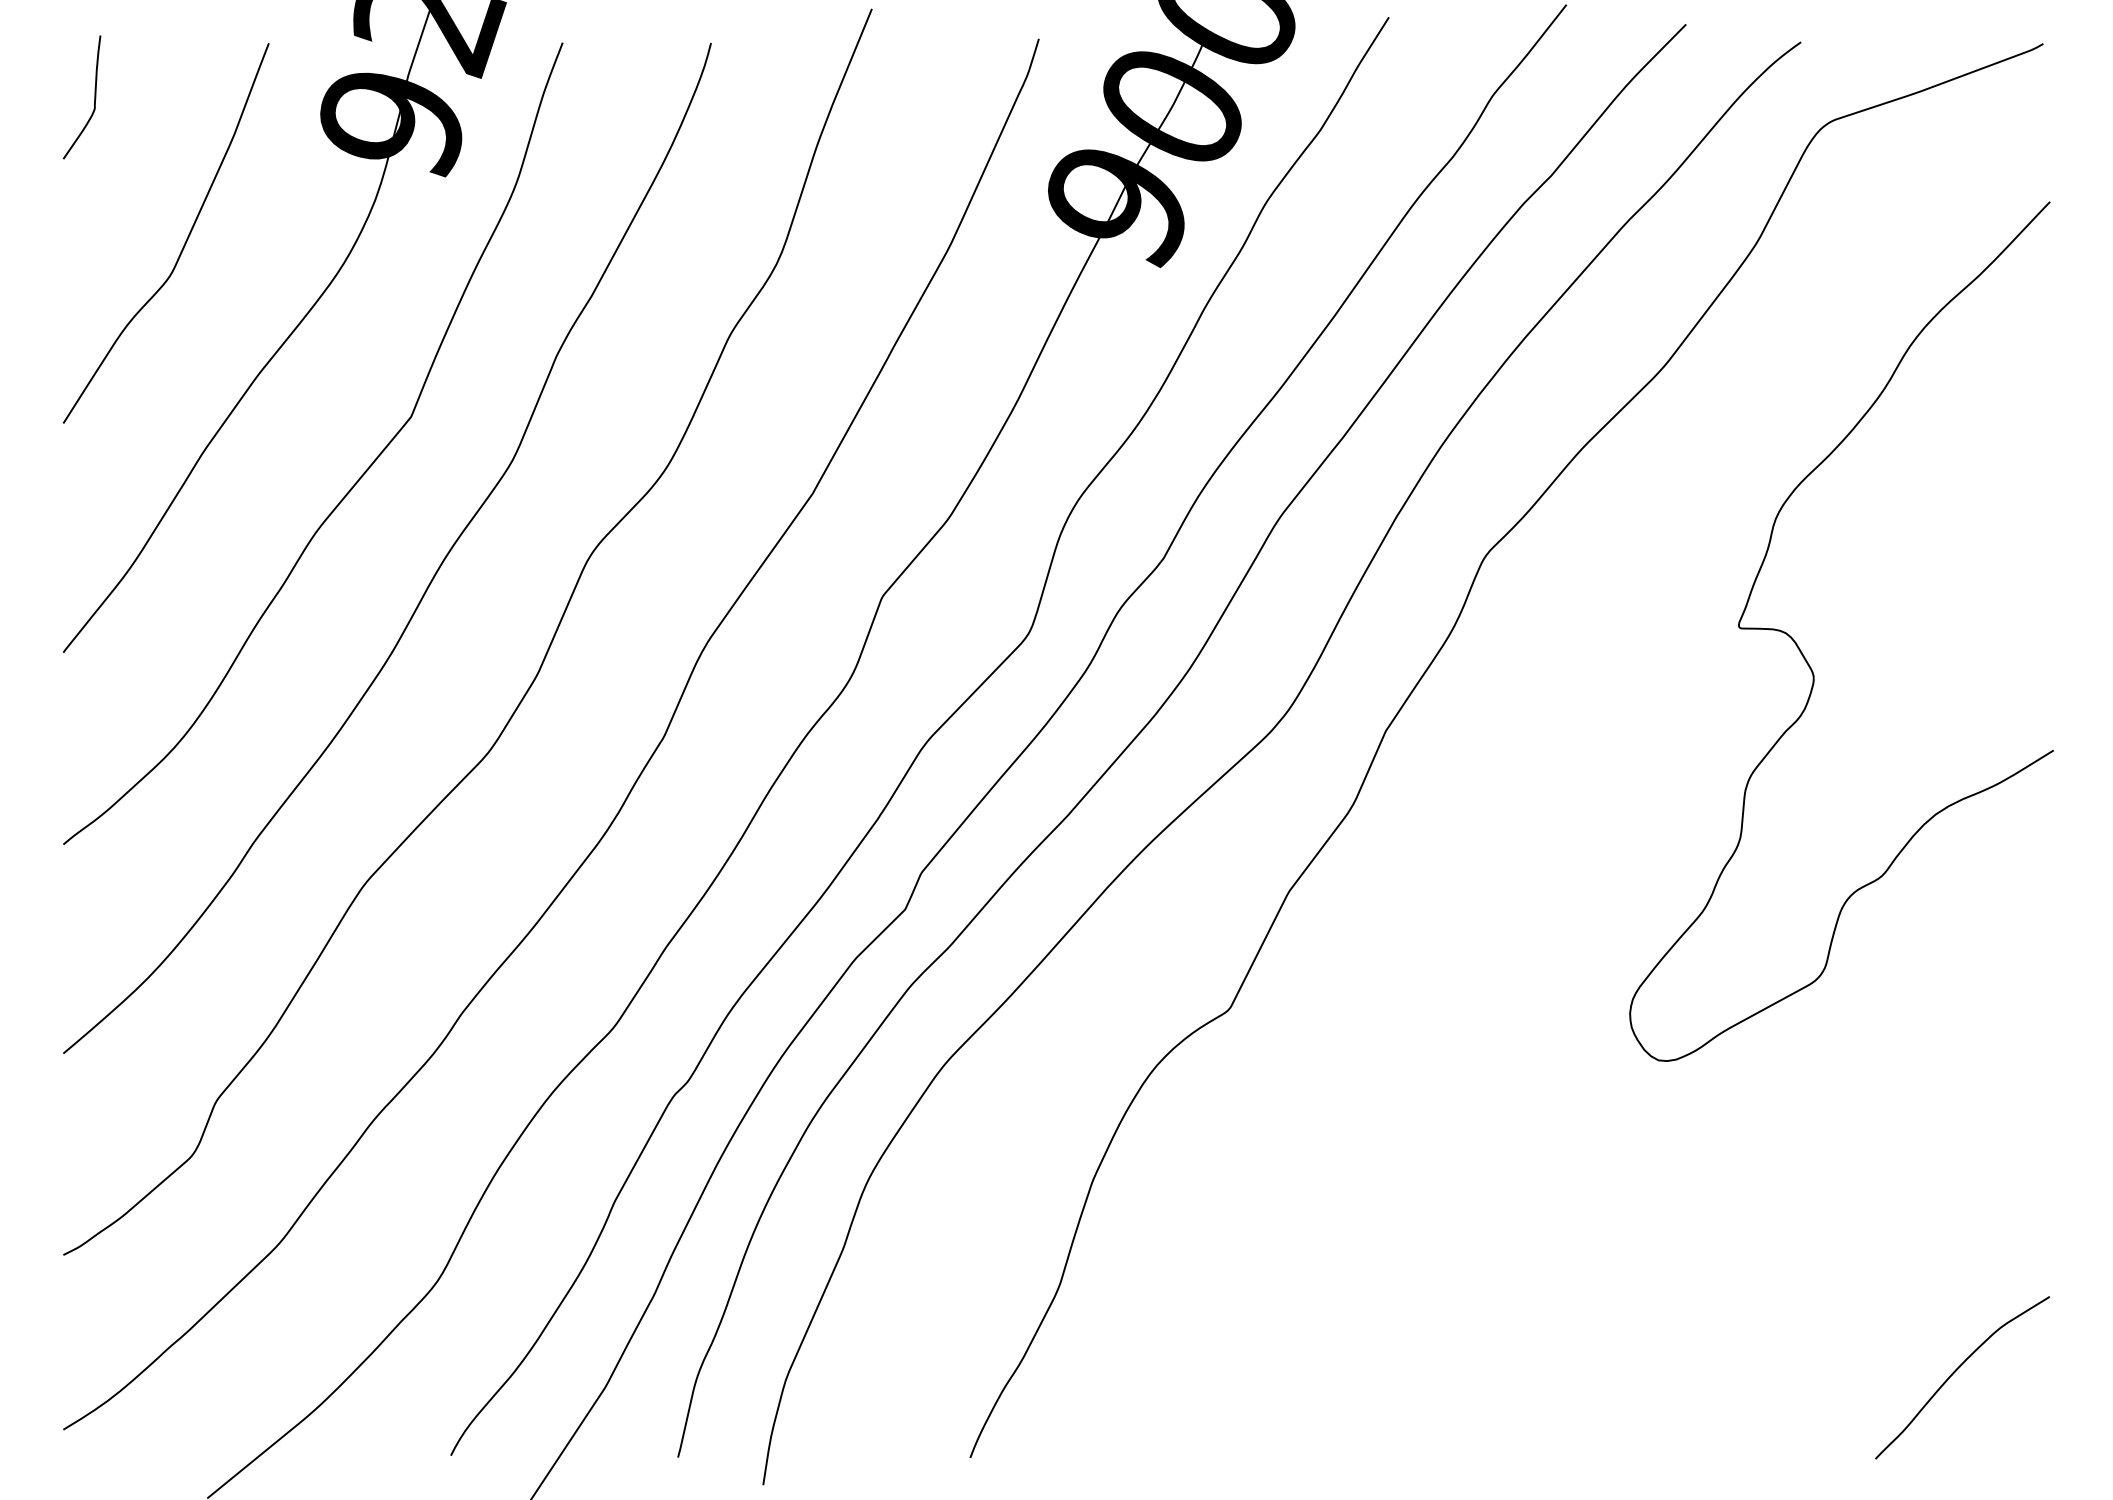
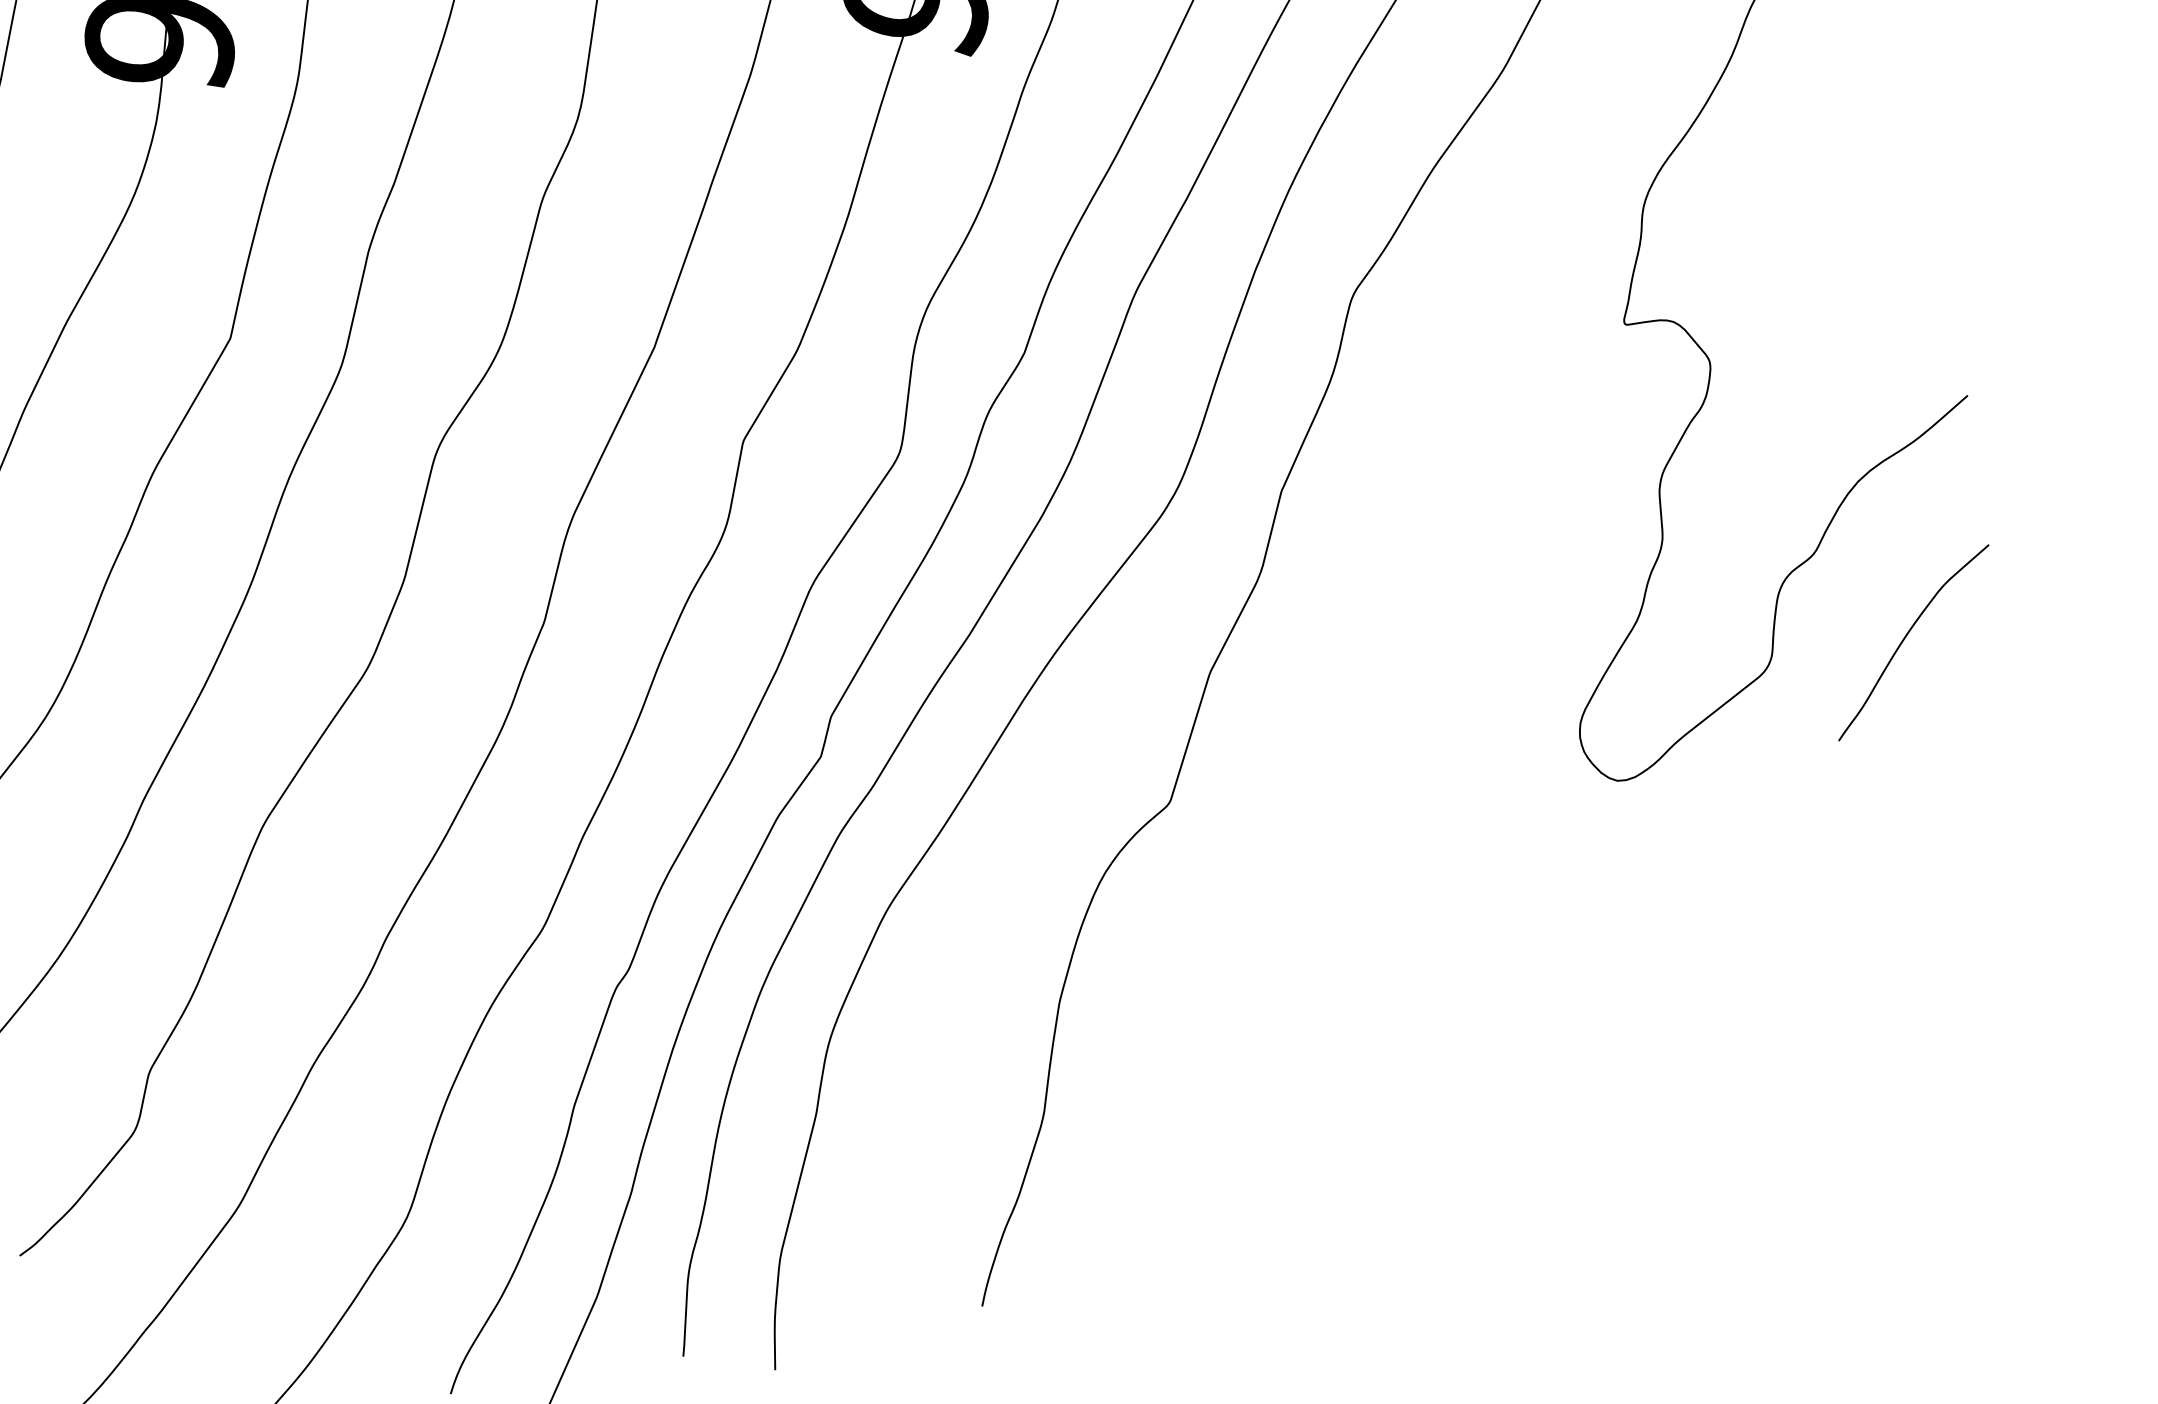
curve: (1956, 1371) -> (1906, 637), moved

